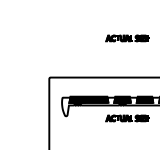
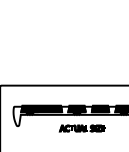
part: (127, 38) -> (82, 44), removed

